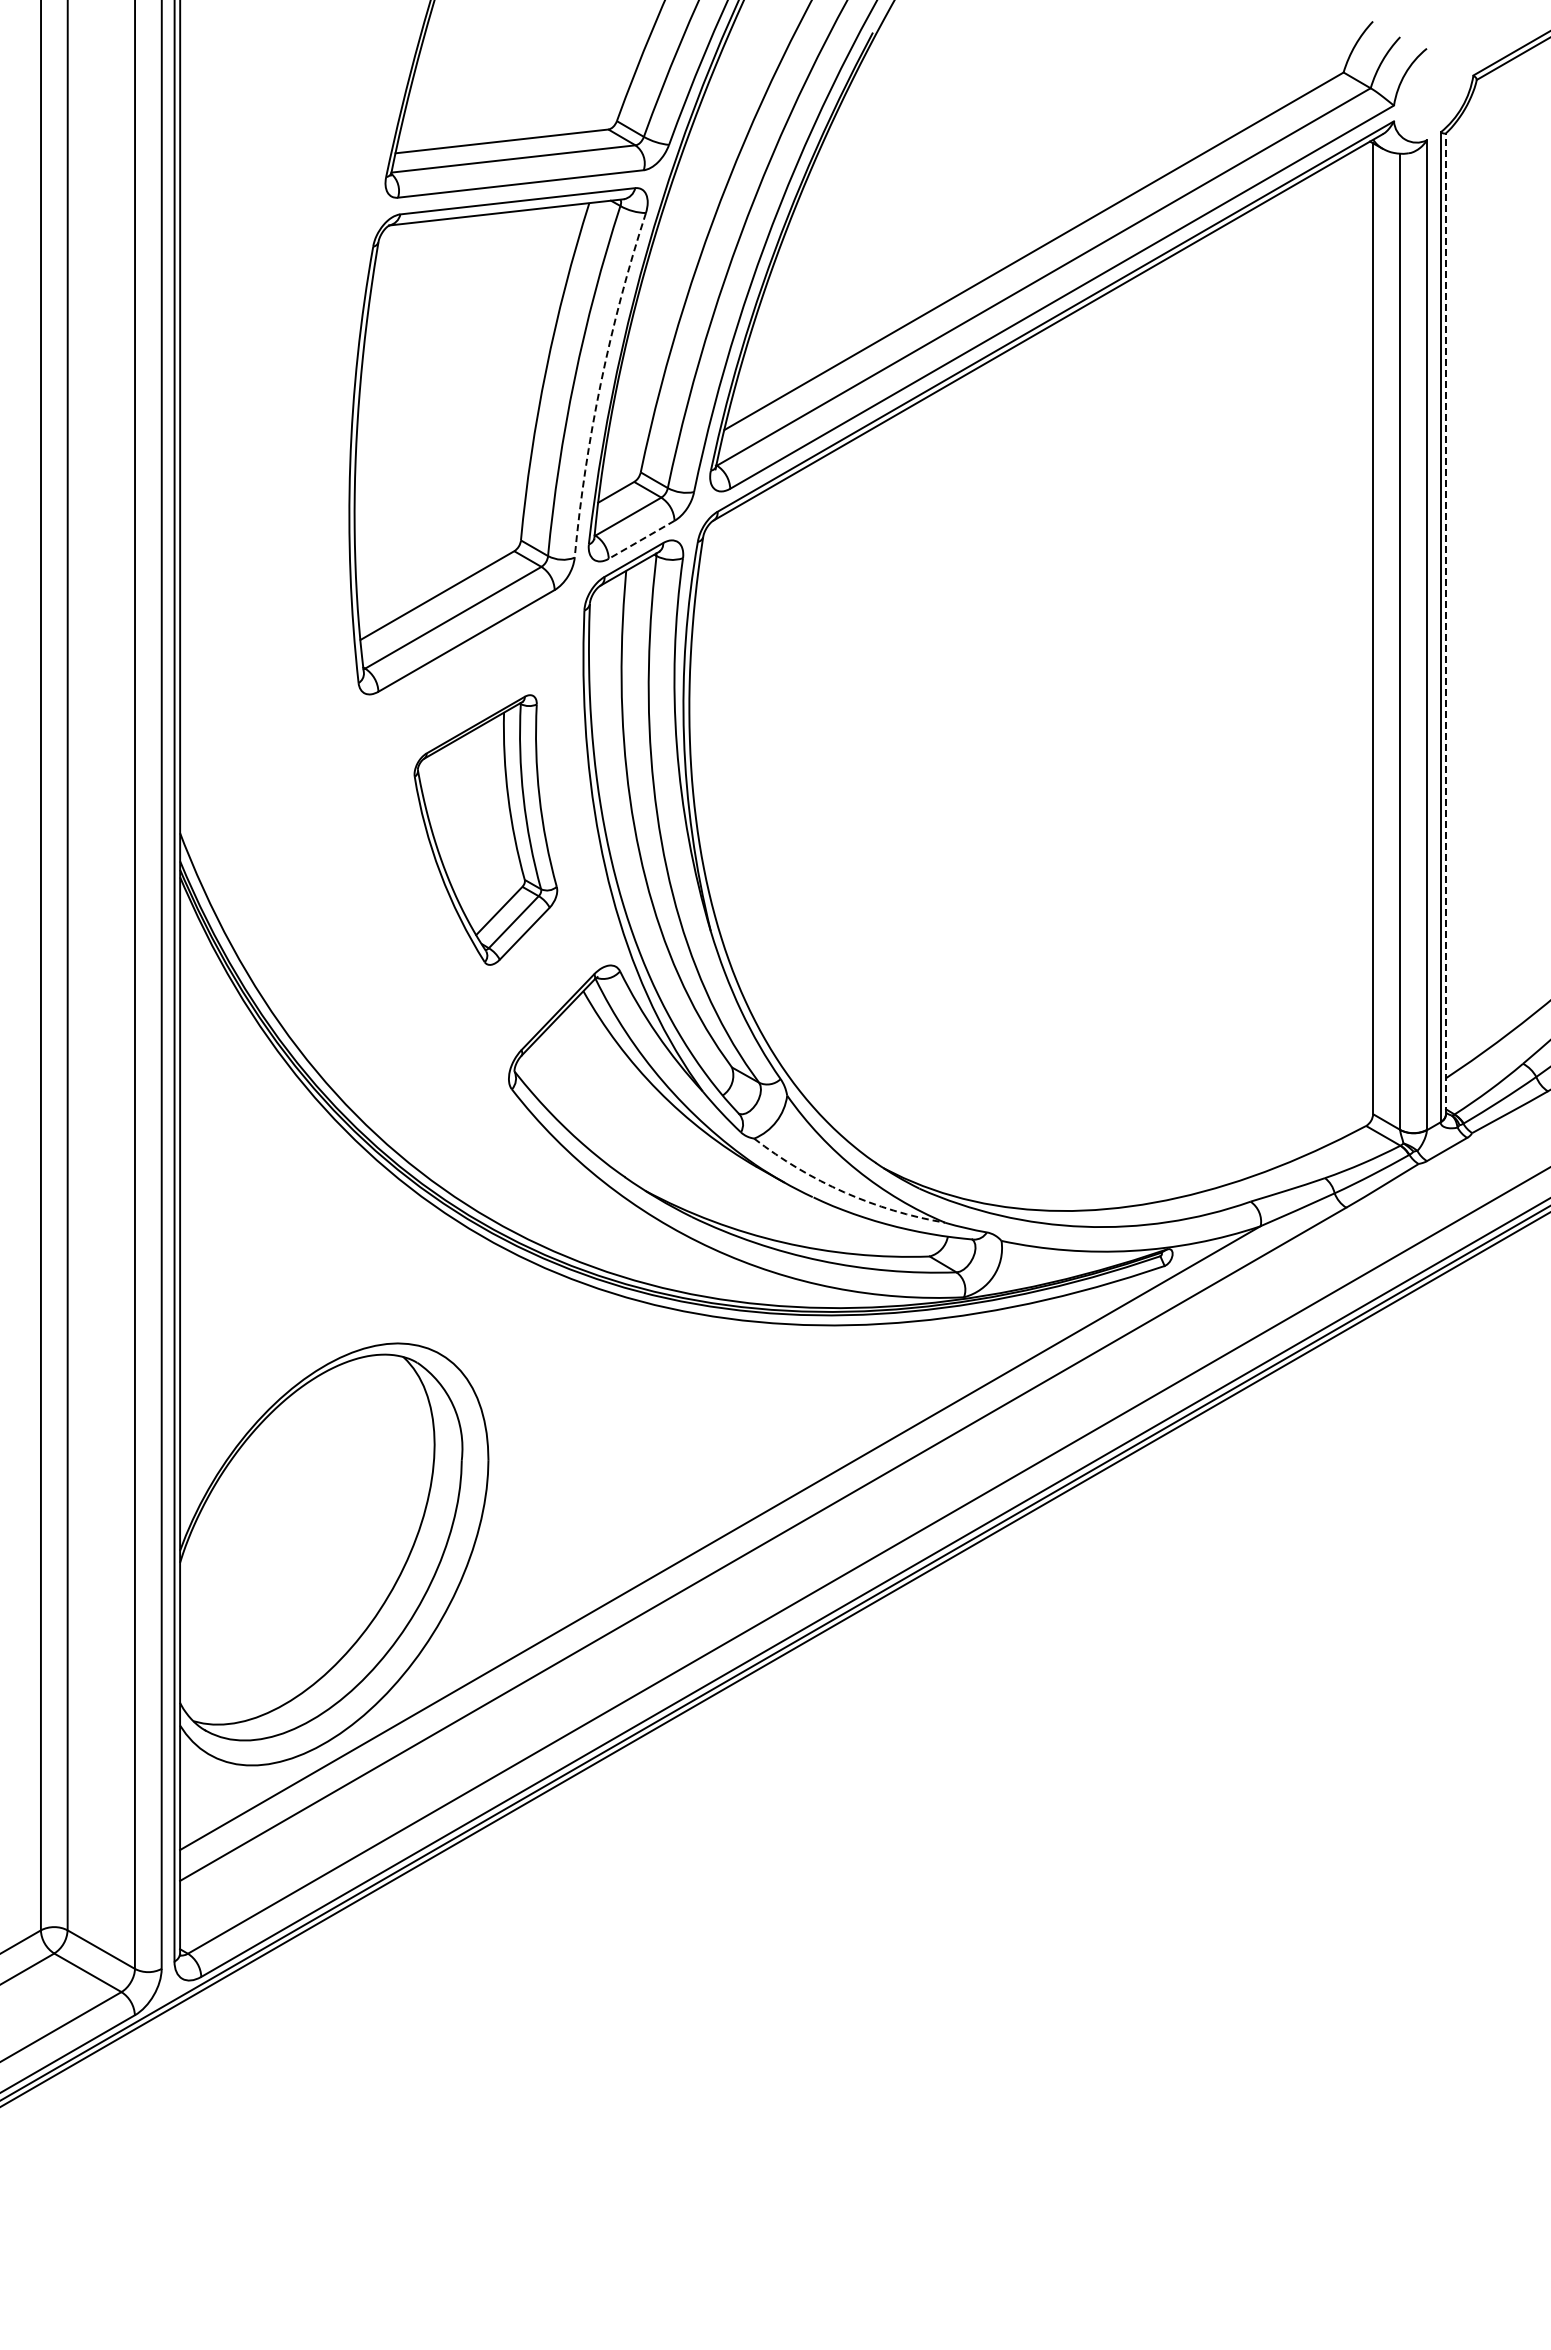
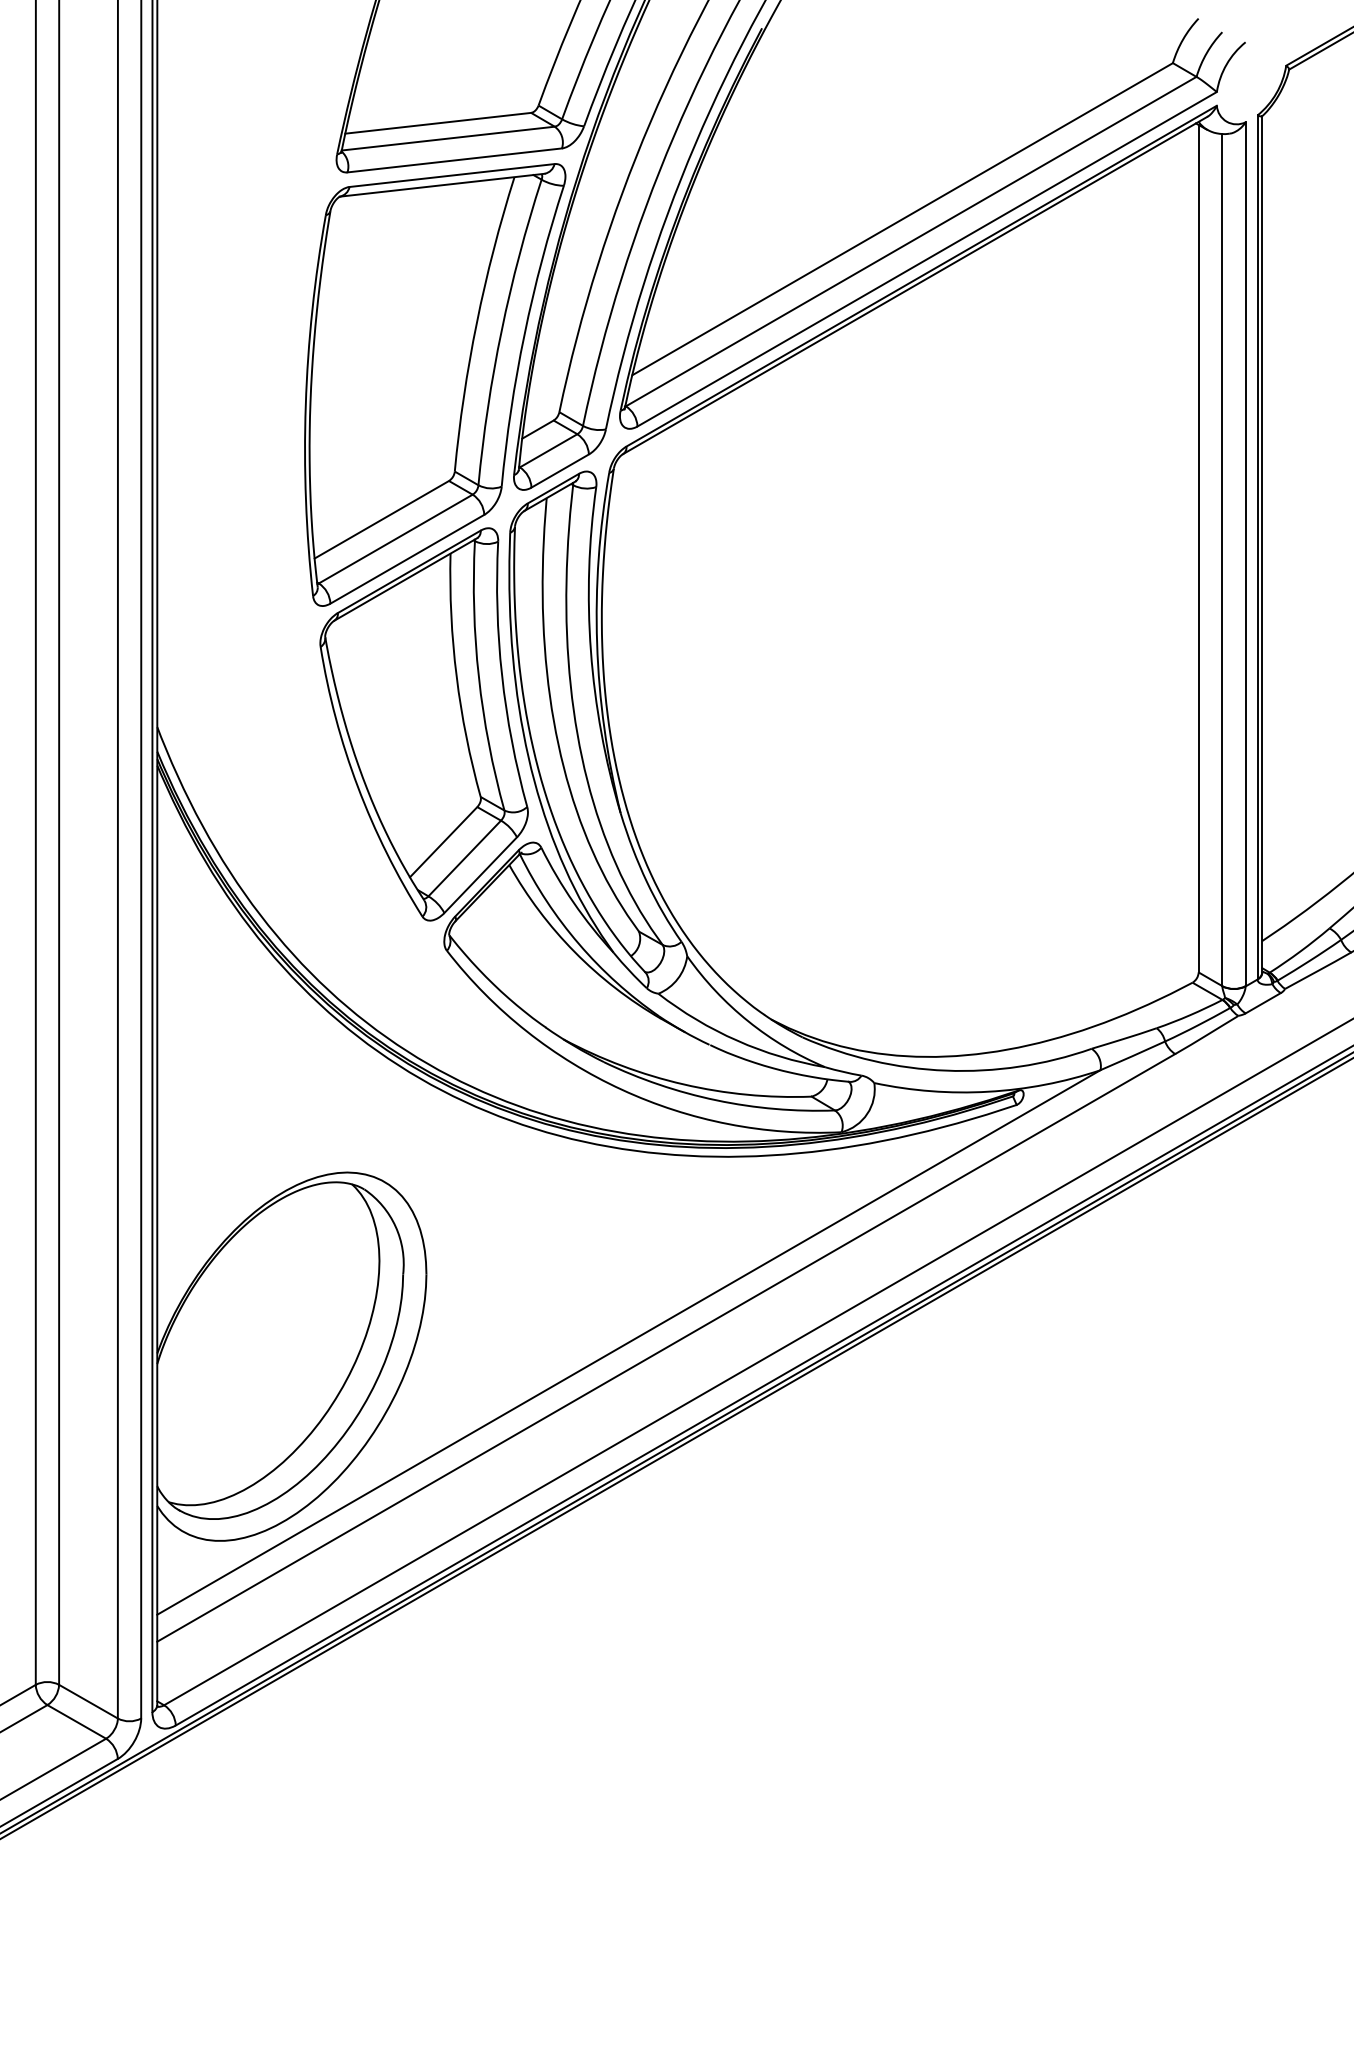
arc: (600, 383) -> (524, 334), dashed -> solid
line: (641, 539) -> (560, 470), dashed -> solid
line: (1446, 623) -> (1262, 544), dashed -> solid
part: (485, 829) -> (423, 723), size x1.67
arc: (844, 1192) -> (737, 1040), dashed -> solid

